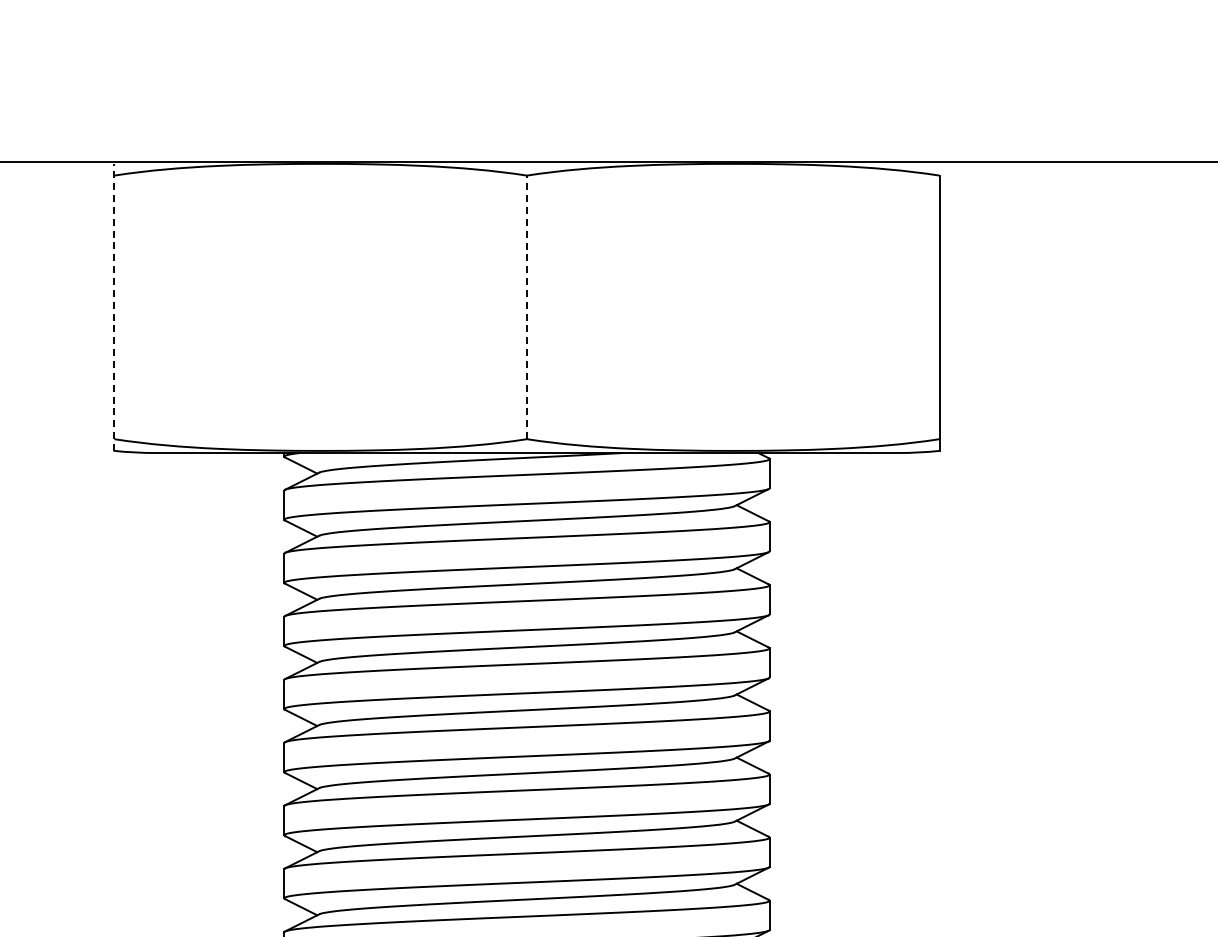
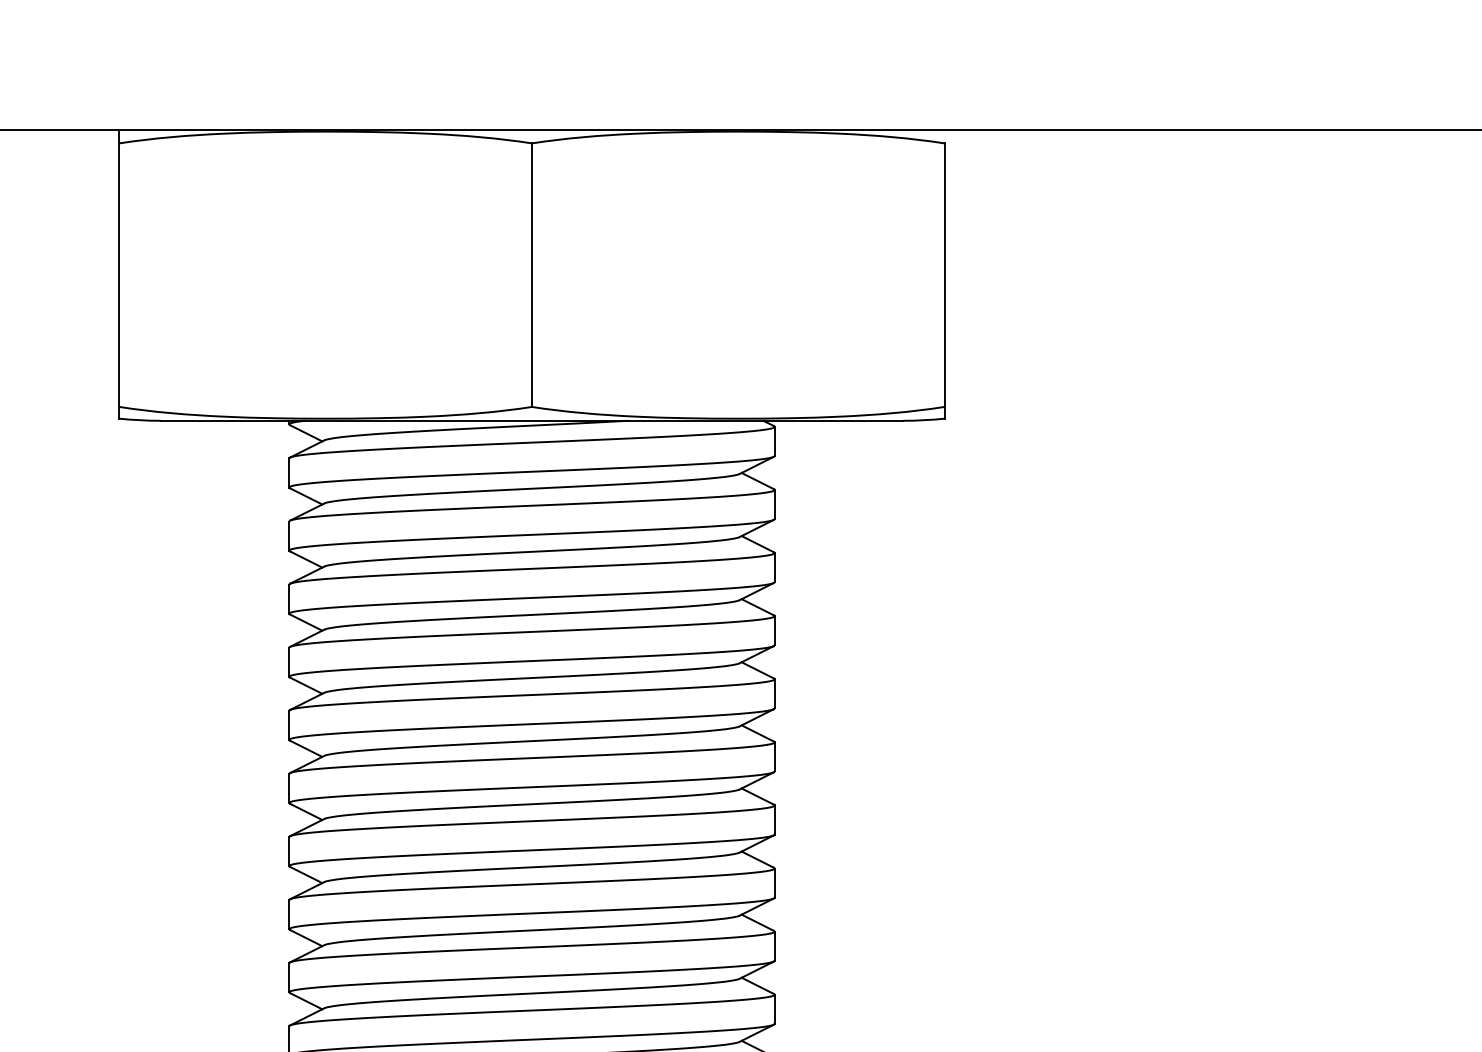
line: (114, 307) -> (119, 275), dashed -> solid
line: (526, 307) -> (531, 275), dashed -> solid

